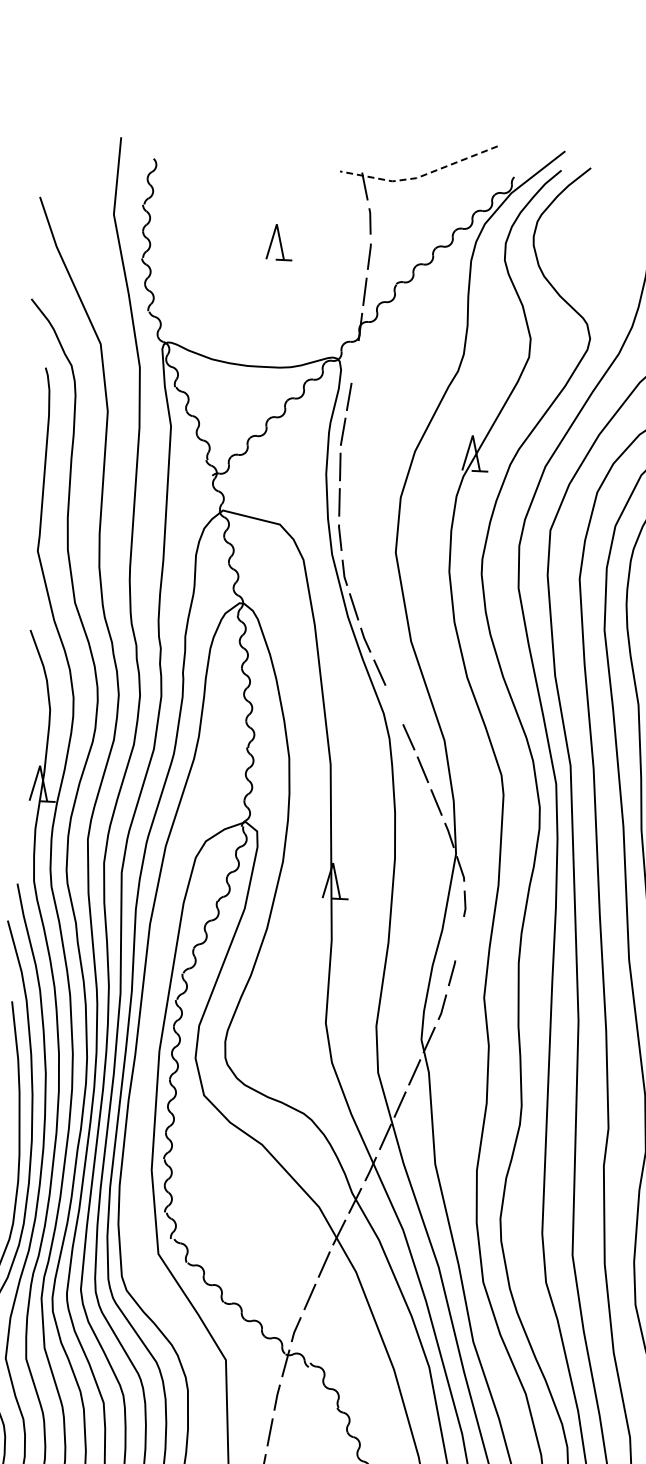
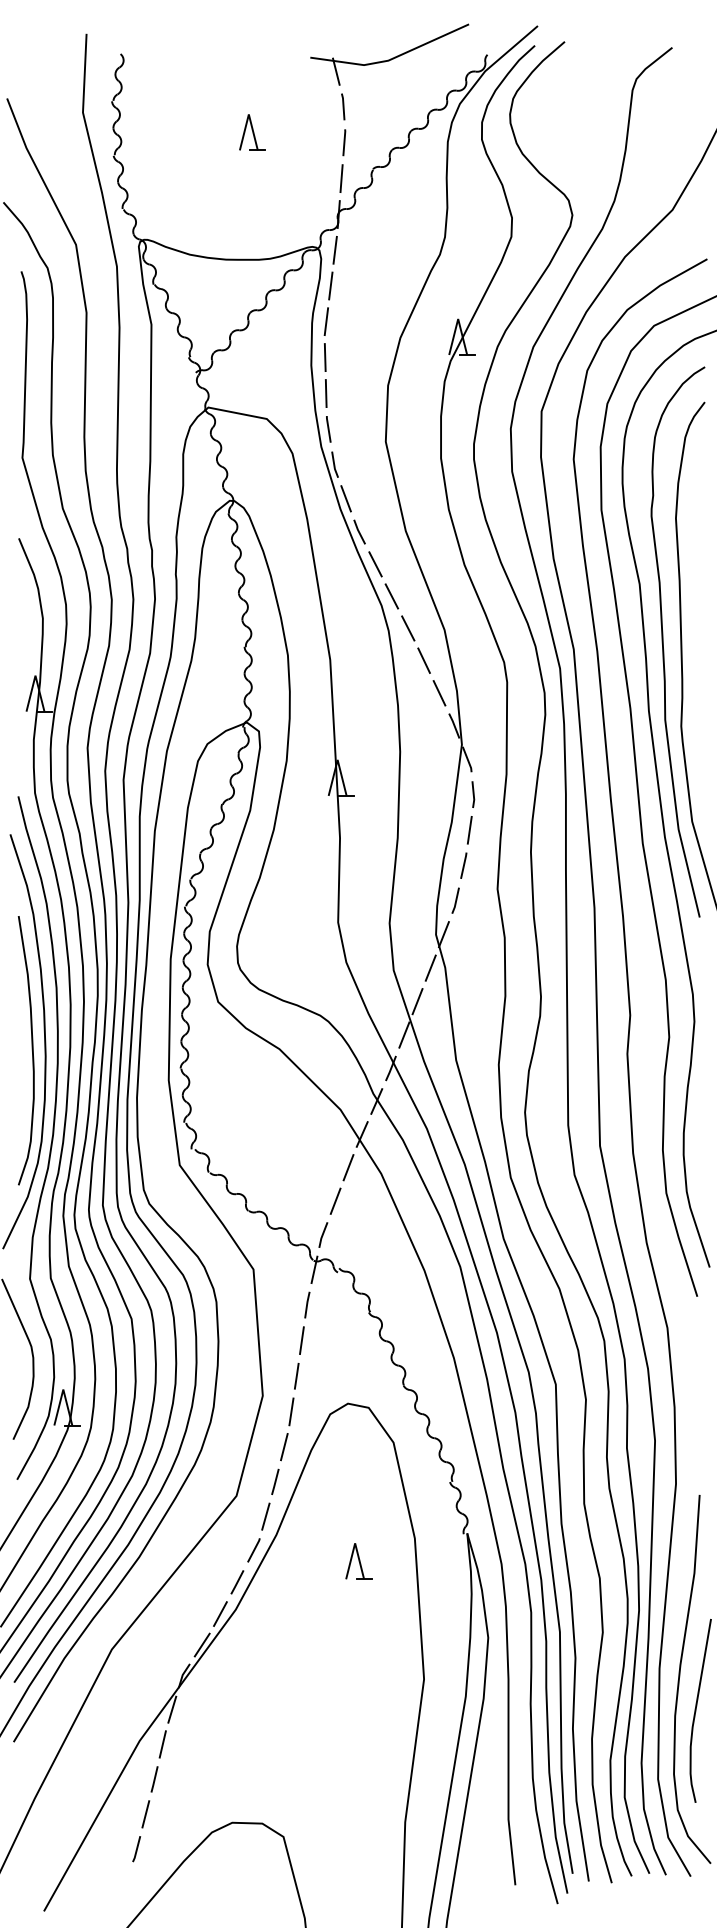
line: (419, 177) -> (391, 59), dashed -> solid
line: (354, 361) -> (334, 249), added
line: (393, 705) -> (391, 596), added
line: (459, 937) -> (469, 829), added

